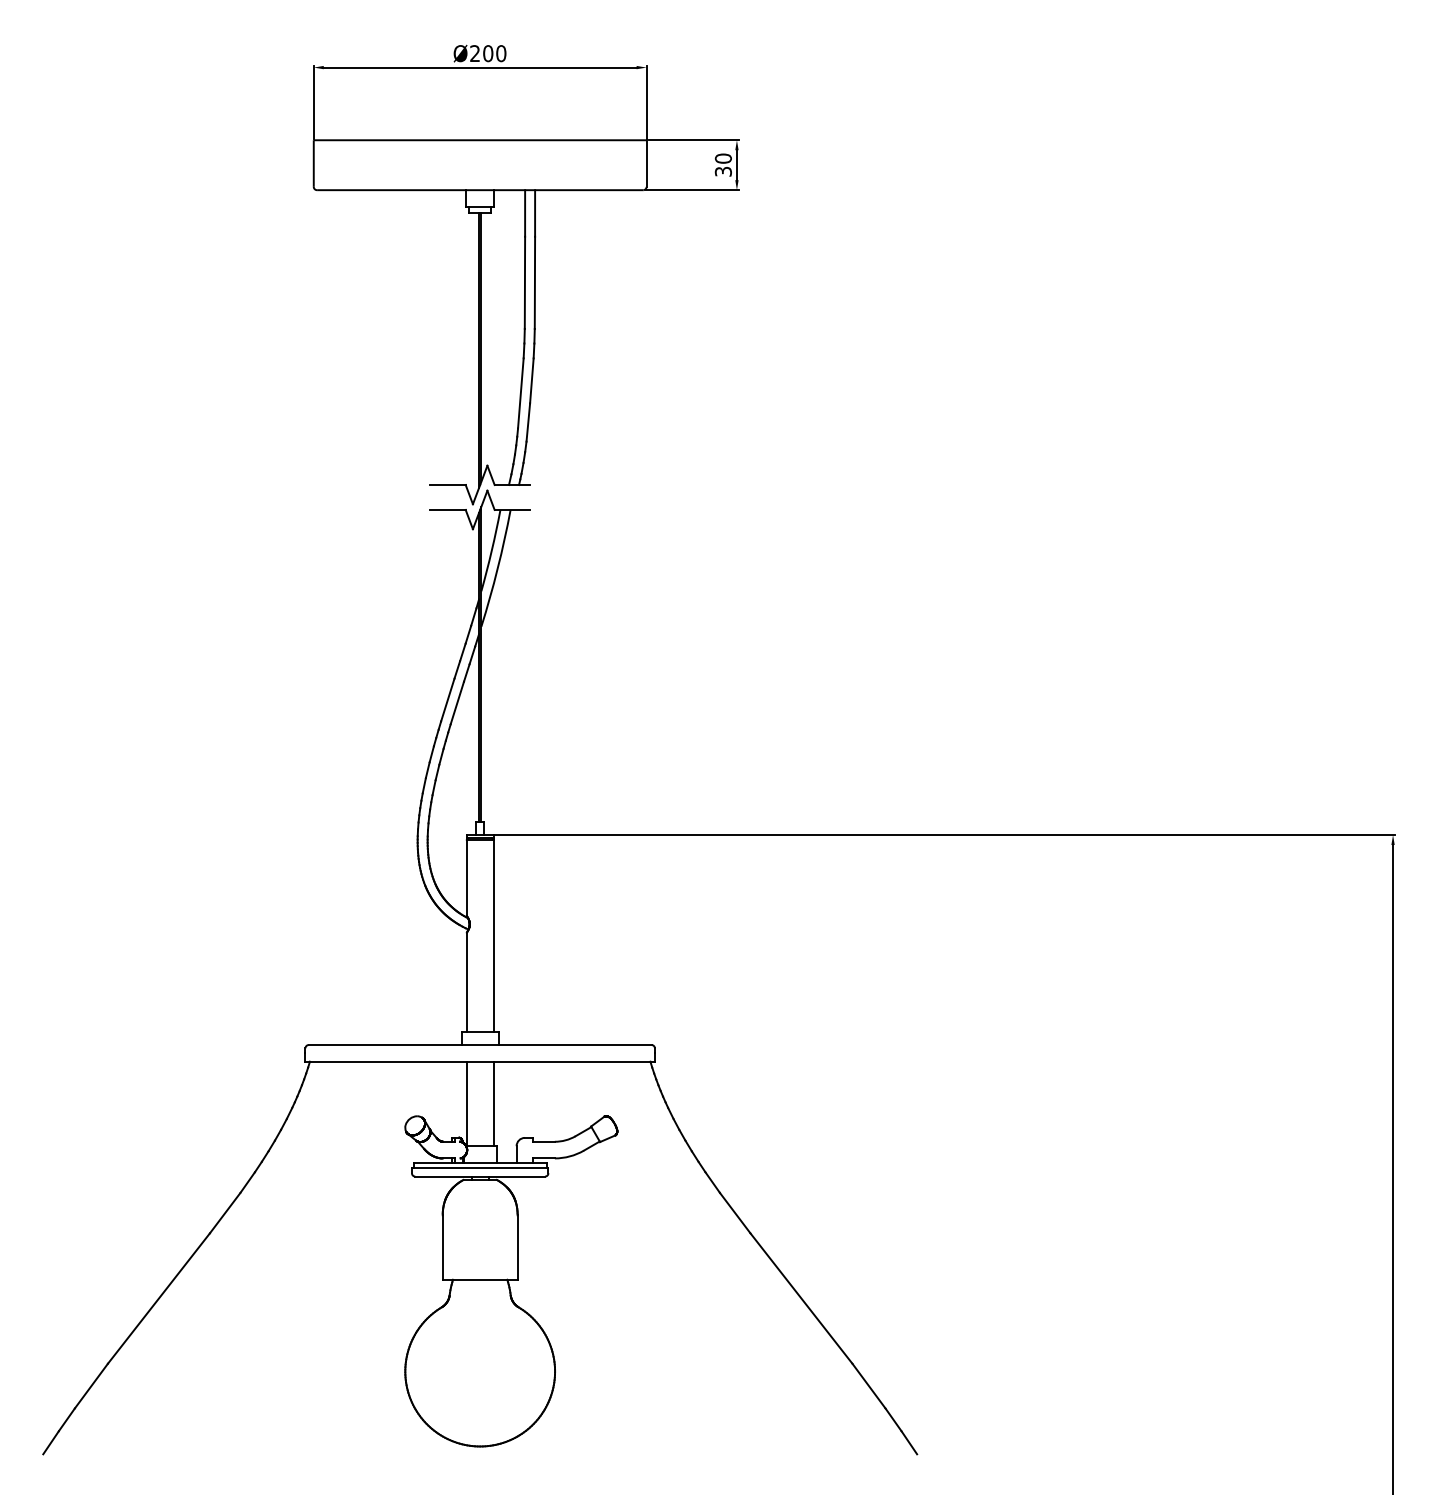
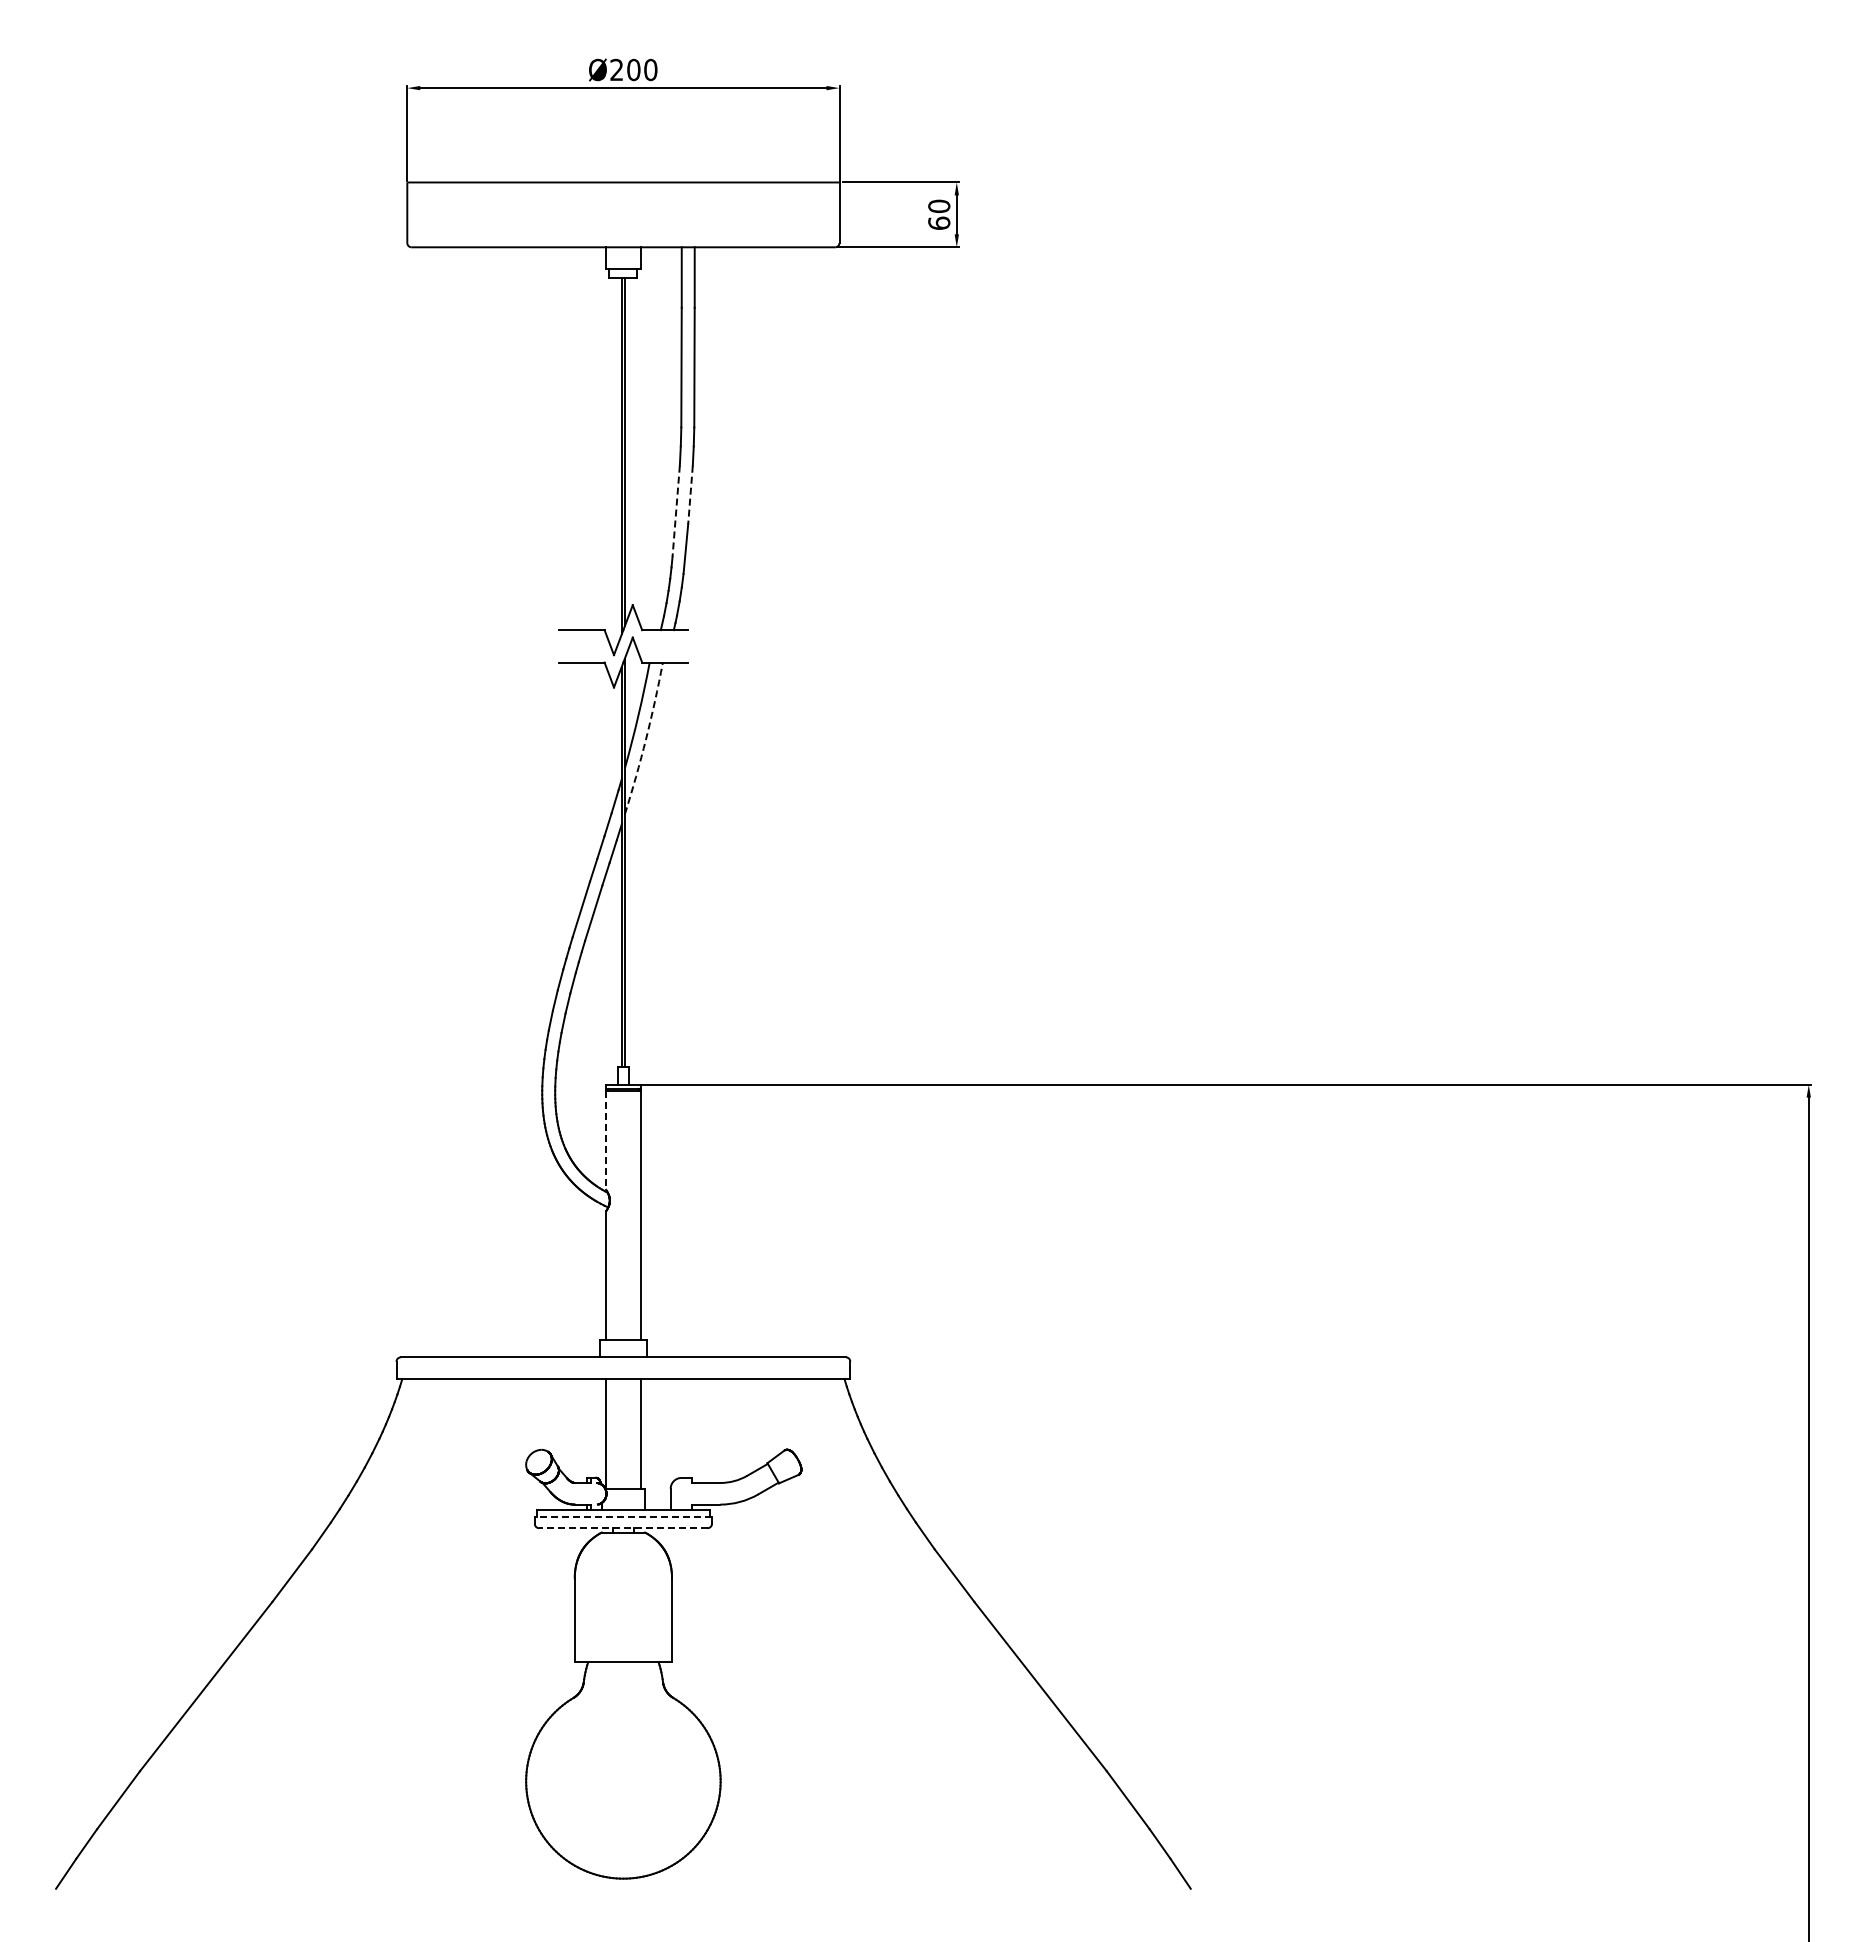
text: (723, 171) -> (939, 222), 30 -> 60
line: (531, 381) -> (690, 495), solid -> dashed
line: (521, 393) -> (676, 511), solid -> dashed
arc: (497, 568) -> (646, 738), solid -> dashed
line: (467, 878) -> (606, 1140), solid -> dashed
line: (480, 1168) -> (623, 1517), solid -> dashed
line: (479, 1176) -> (622, 1528), solid -> dashed

